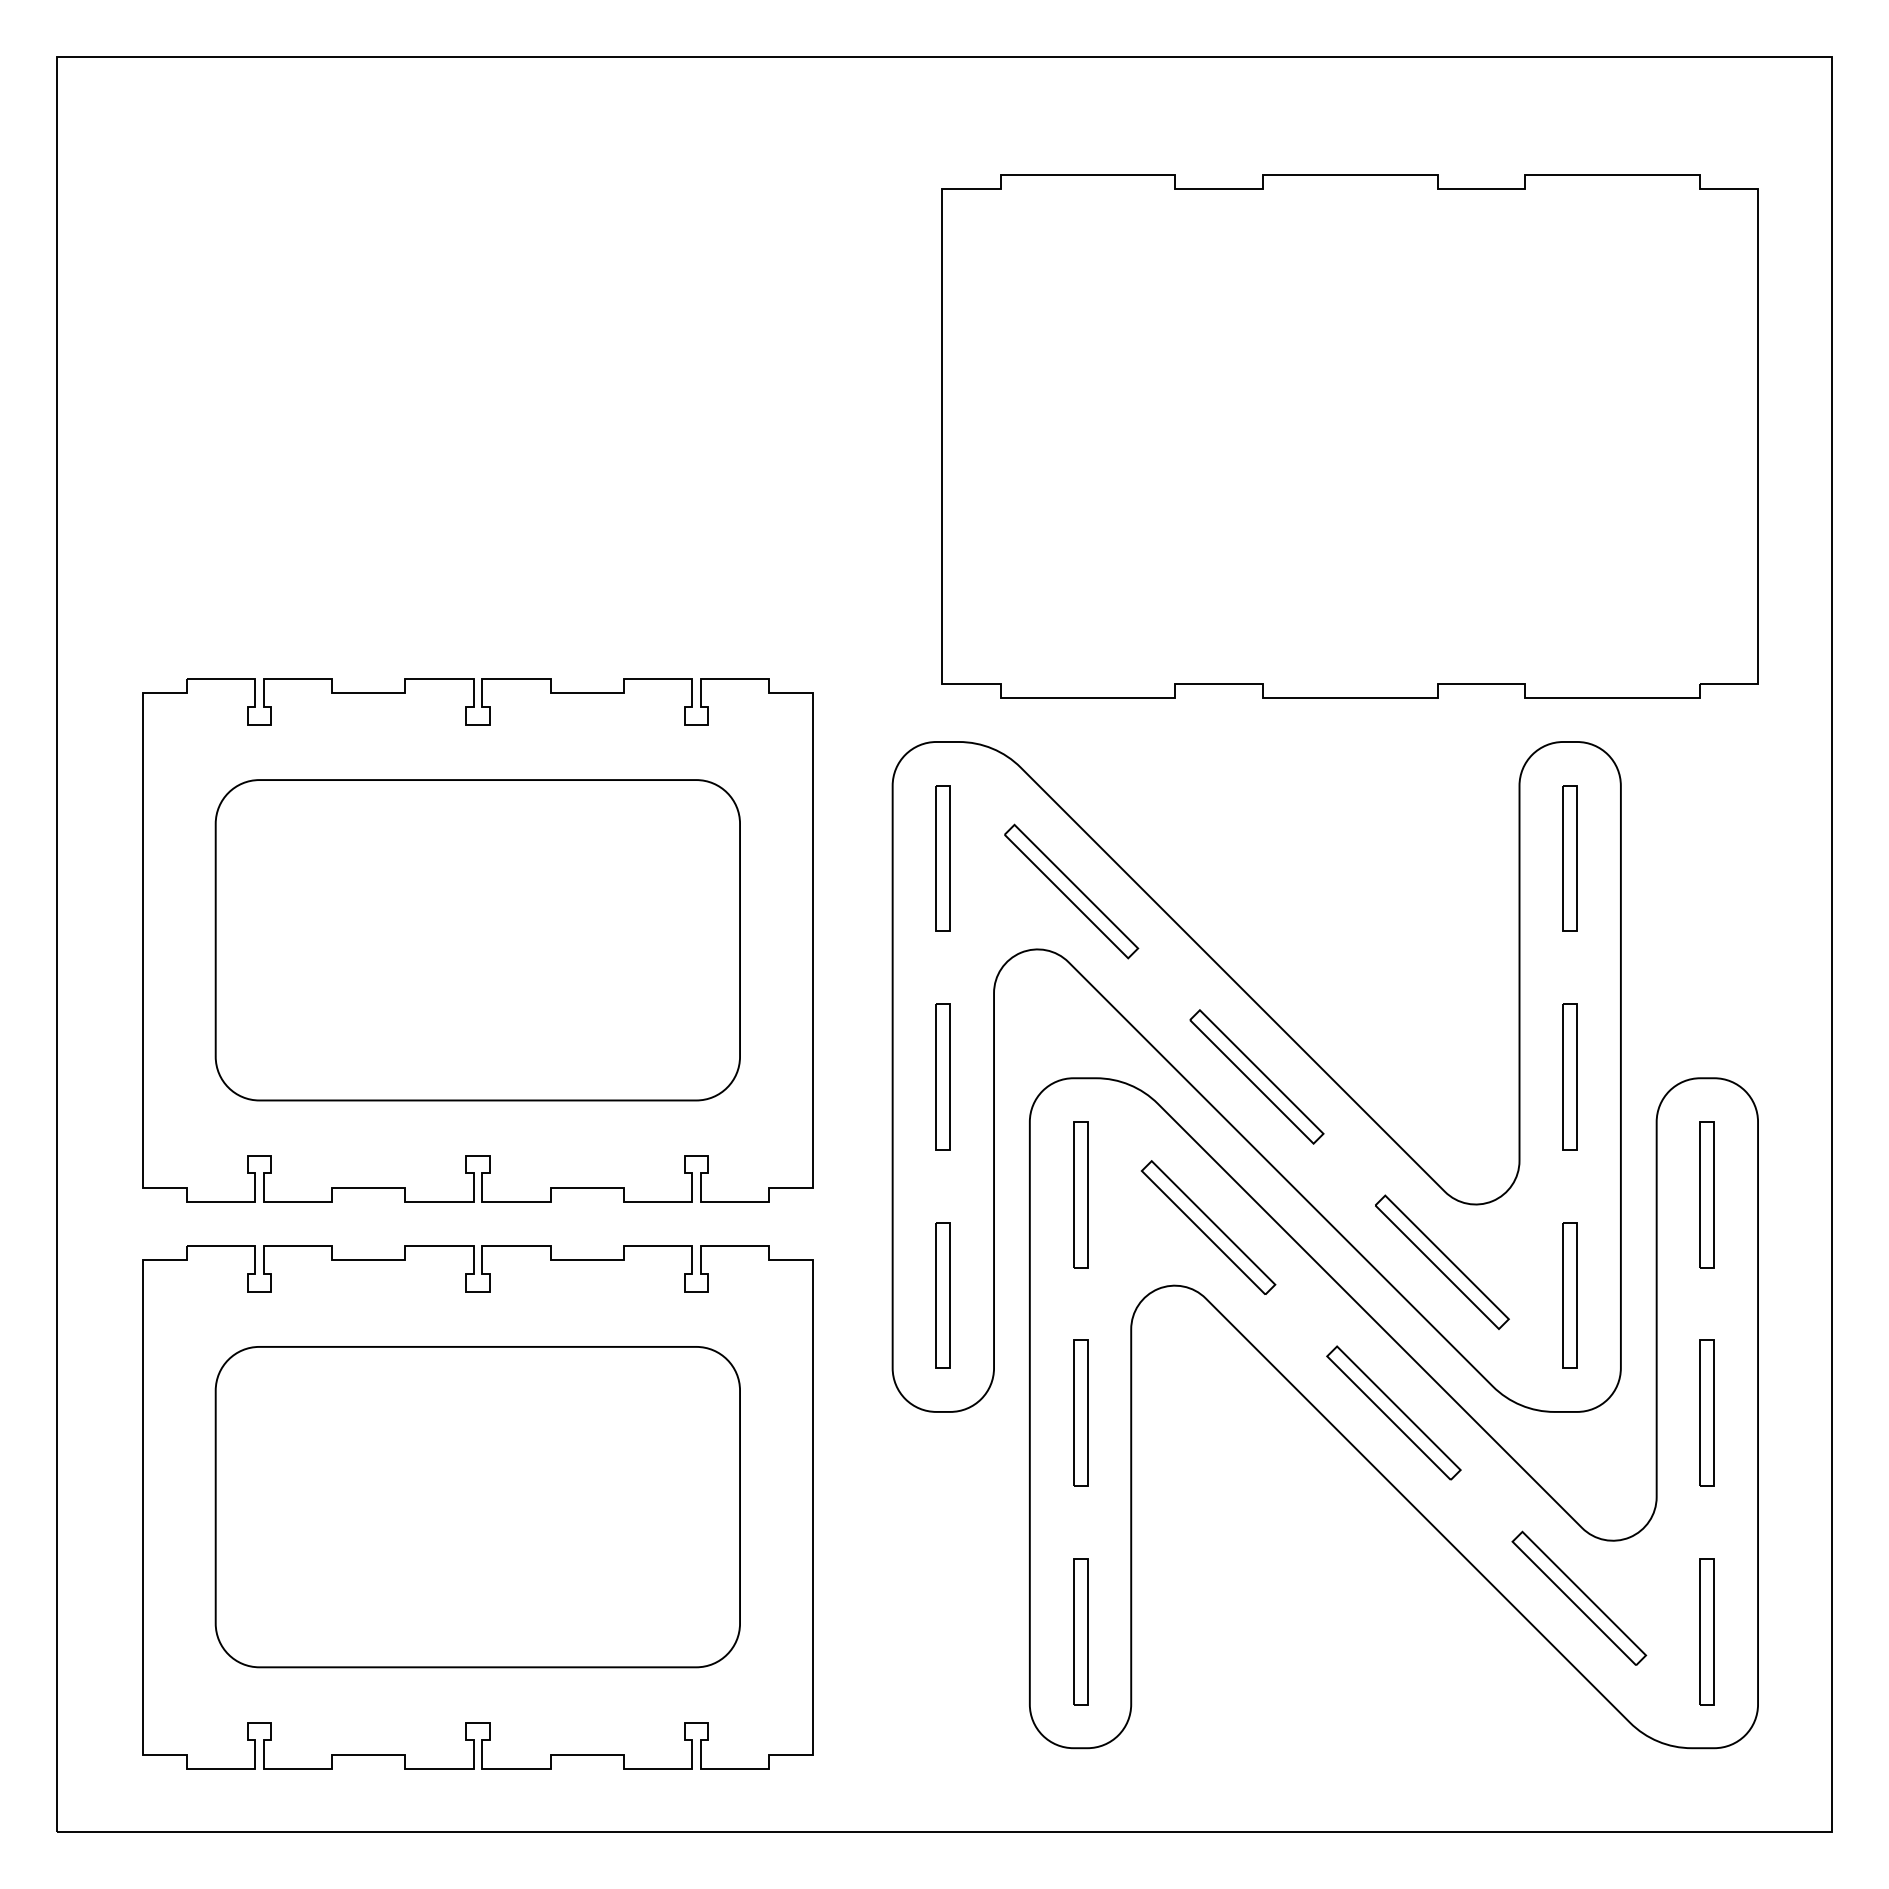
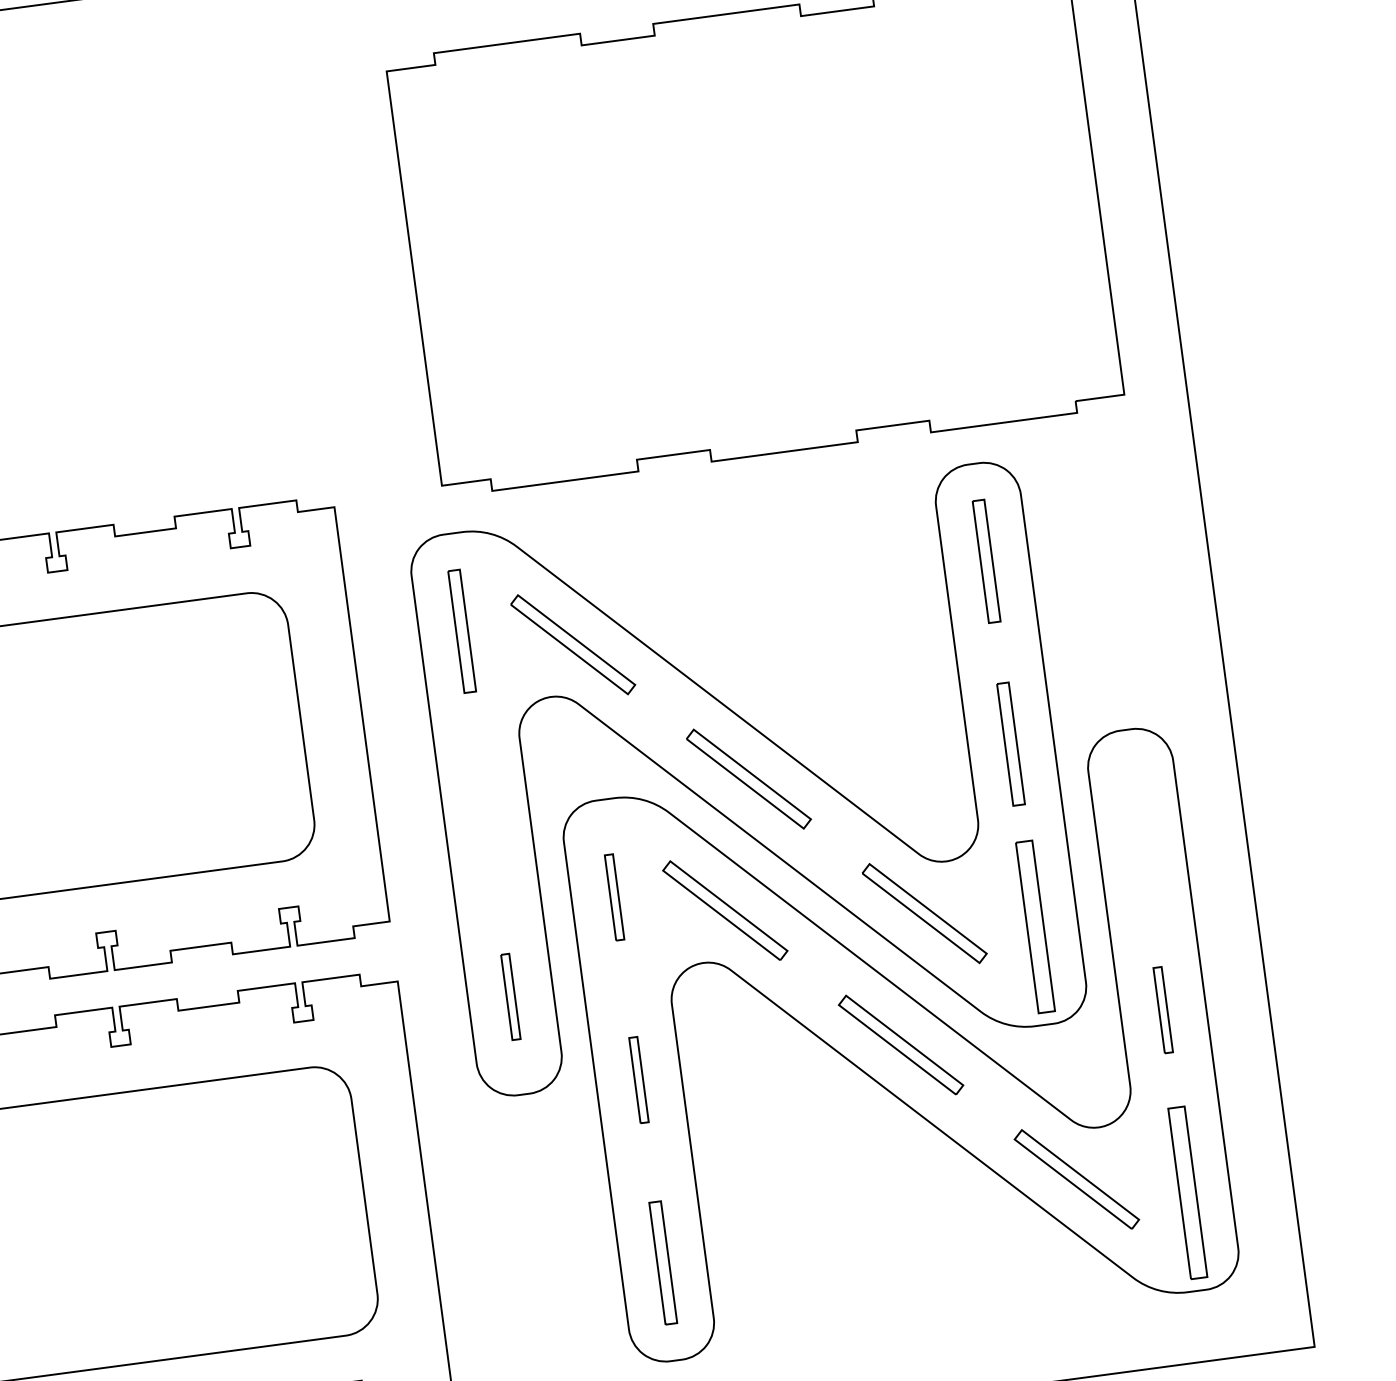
part: (942, 1076) -> (485, 813), removed
part: (1080, 1194) -> (614, 897), size x0.7
part: (1706, 1194) -> (1138, 827), removed
part: (942, 1295) -> (510, 997), size x0.7
part: (1569, 1295) -> (1034, 927), size x1.4
part: (1080, 1412) -> (638, 1079), size x0.7
part: (1706, 1412) -> (1162, 1009), size x0.7
part: (1706, 1631) -> (1186, 1192), size x1.4

